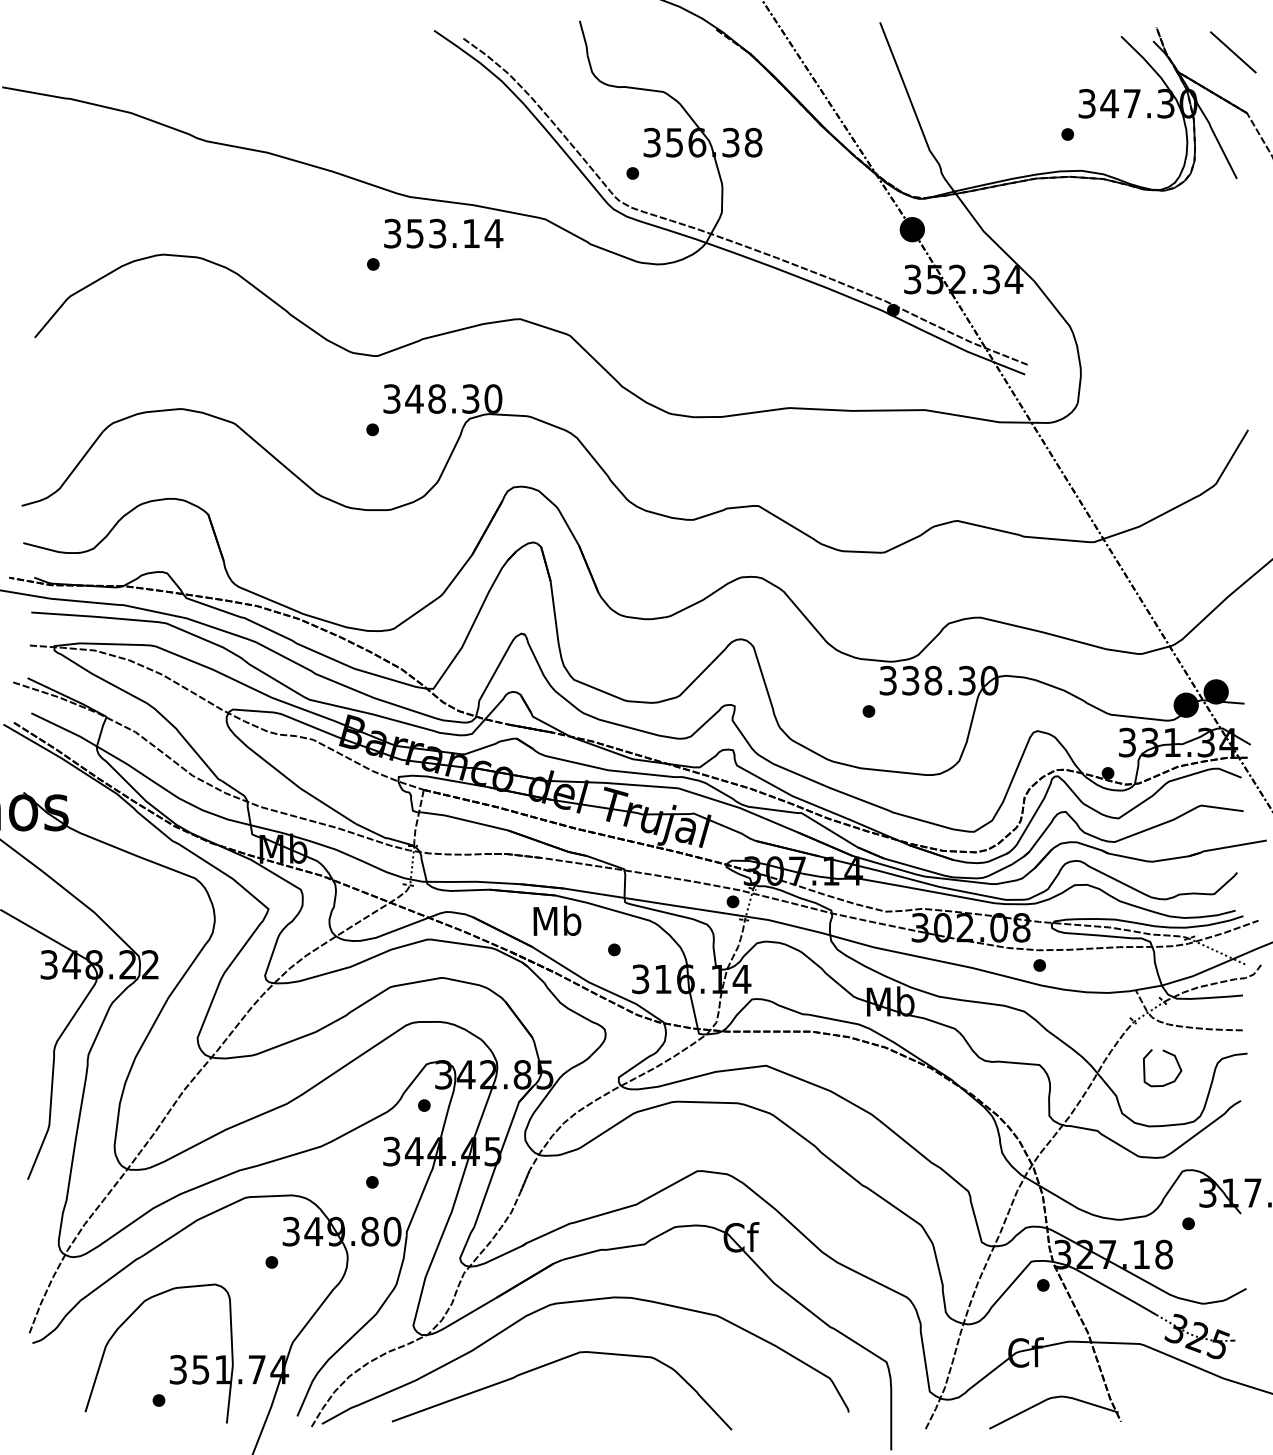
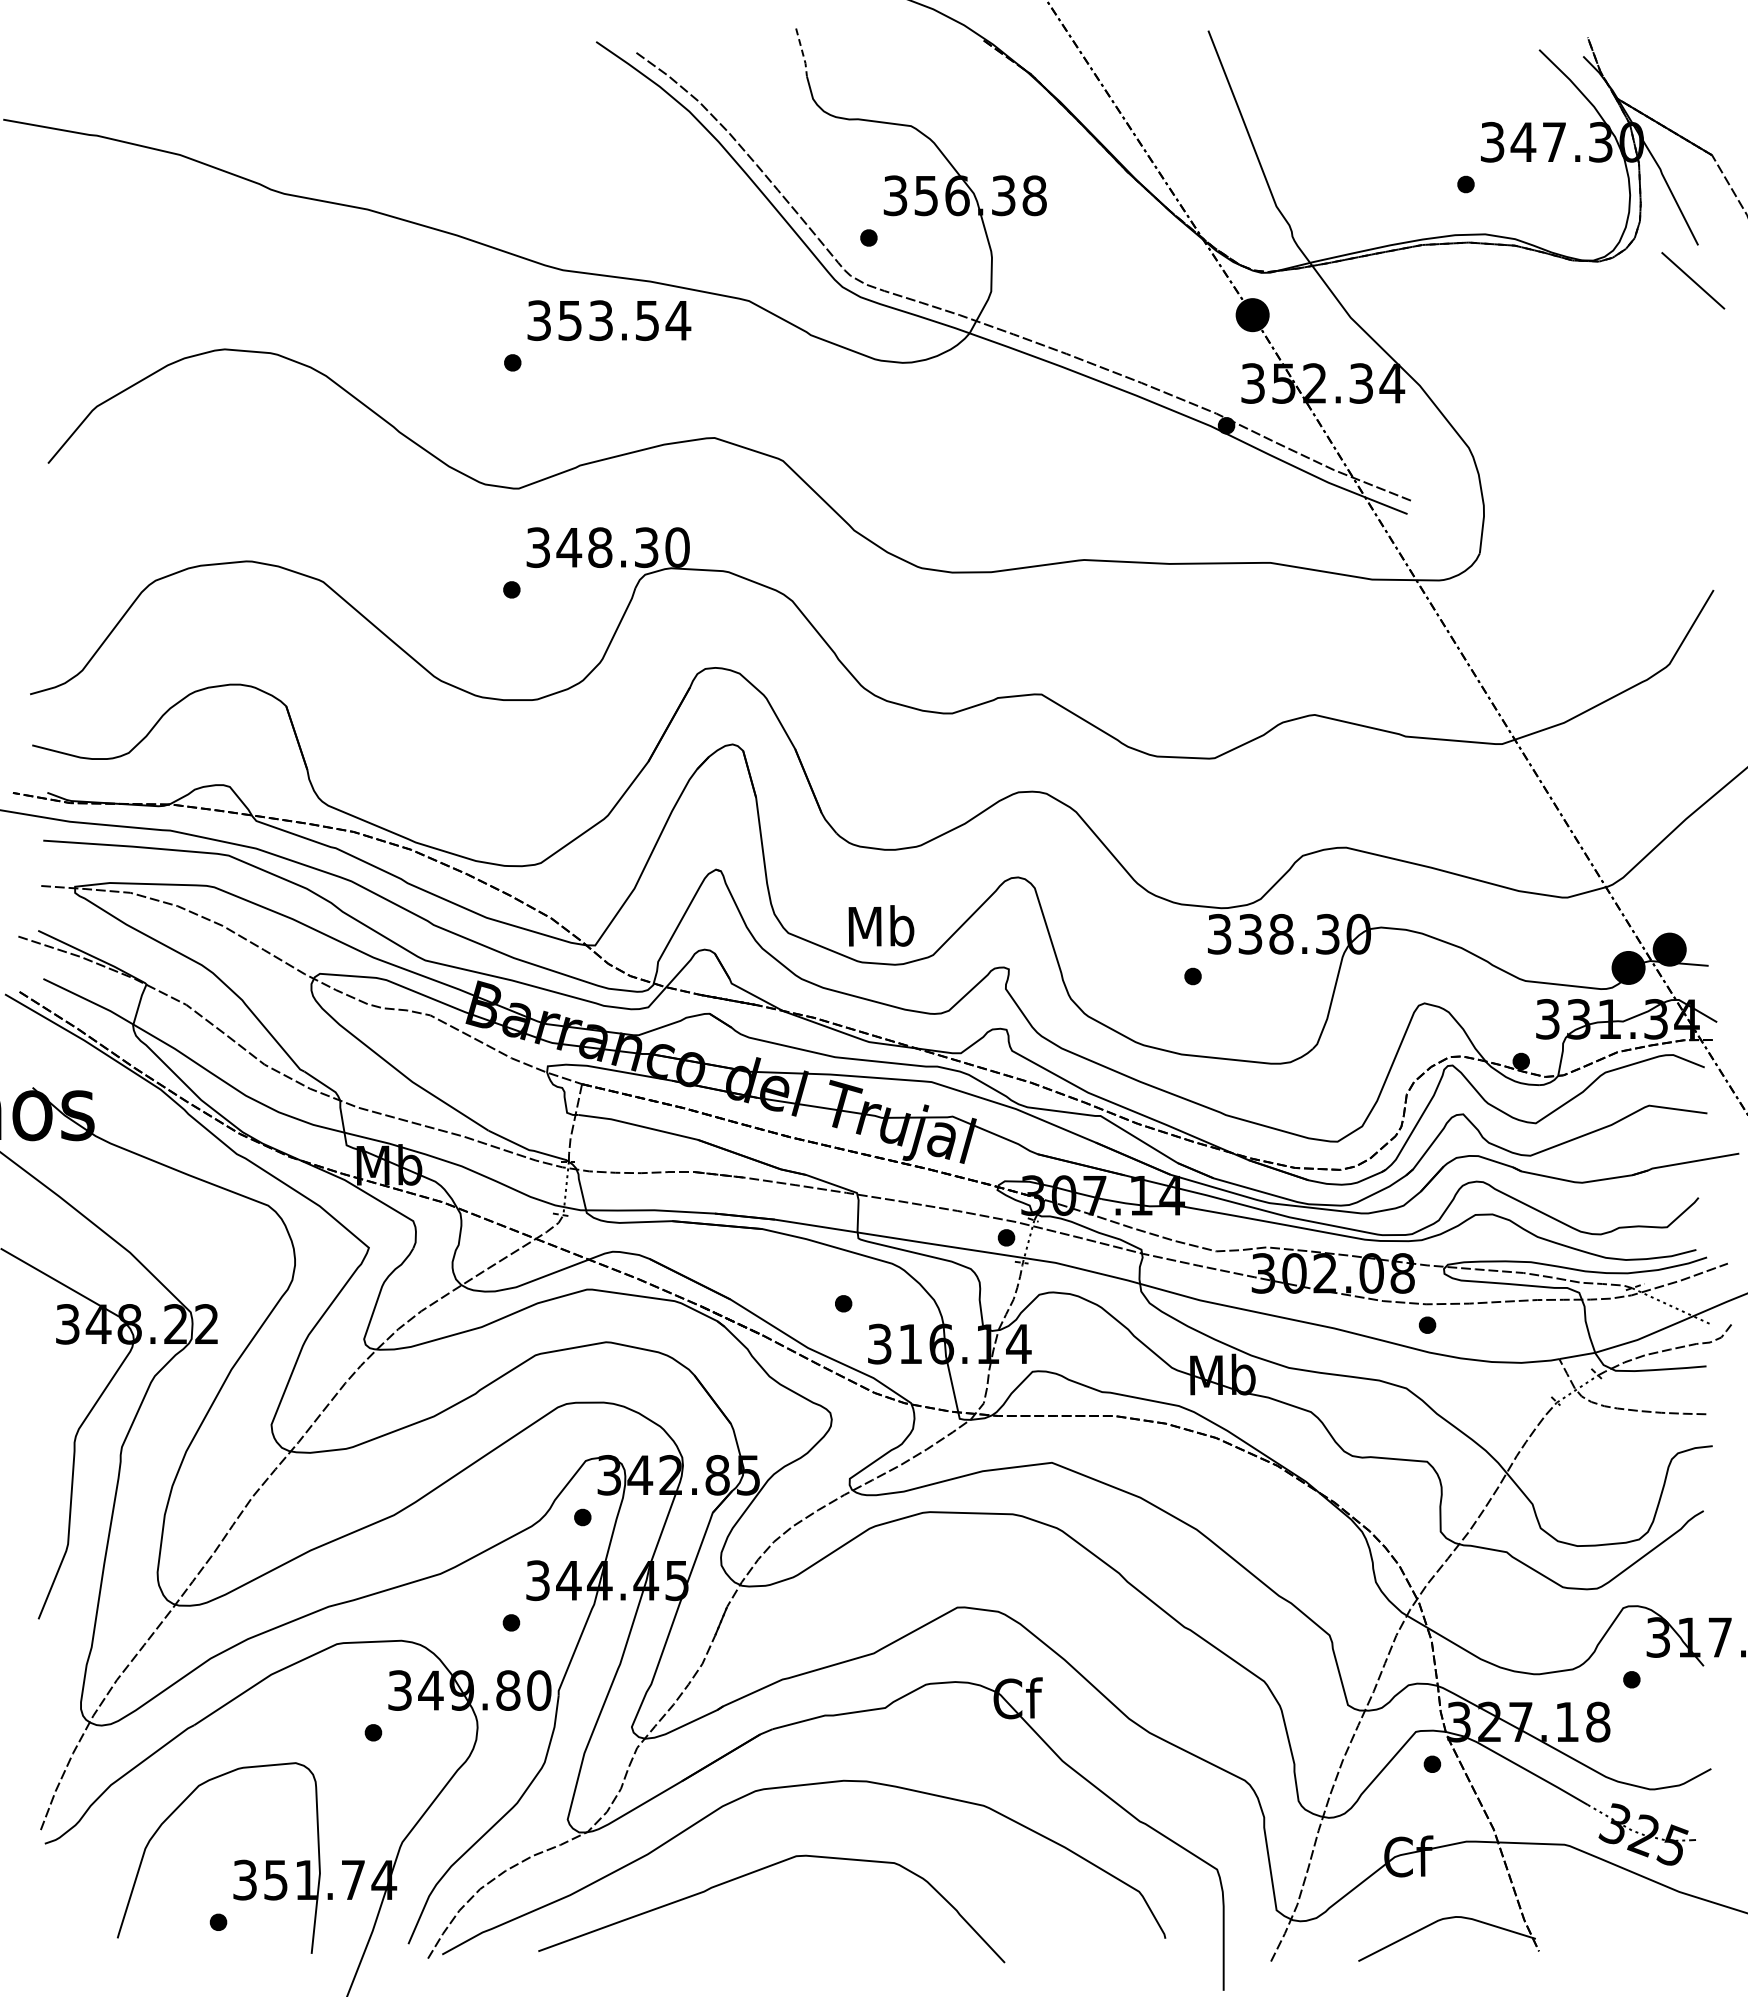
line: (584, 39) -> (802, 53), solid -> dashed
line: (1233, 52) -> (1693, 280), moved
text: (471, 234) -> (647, 321), 353.14 -> 353.54
text: (557, 920) -> (881, 925), moved
curve: (1168, 1053) -> (1604, 1446), removed

